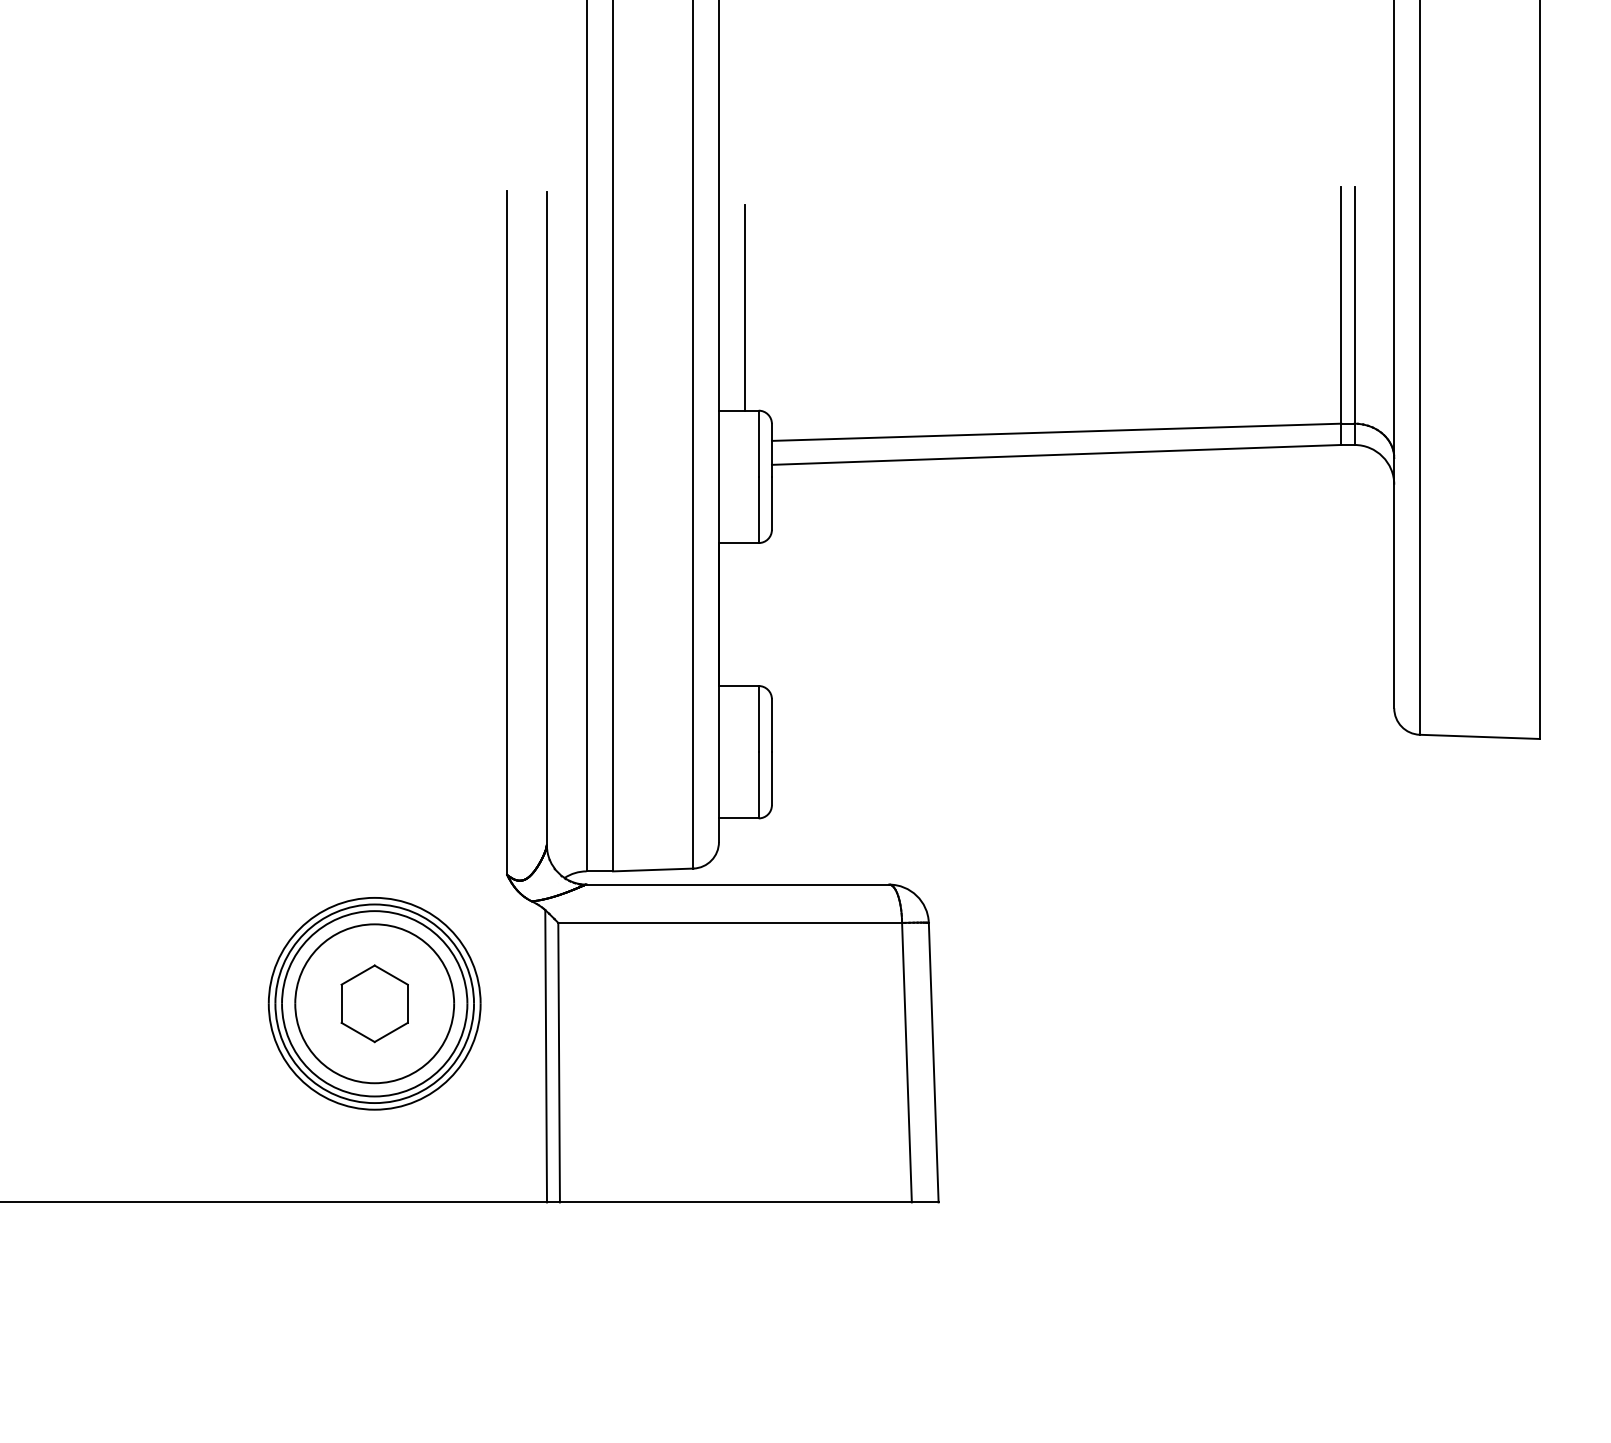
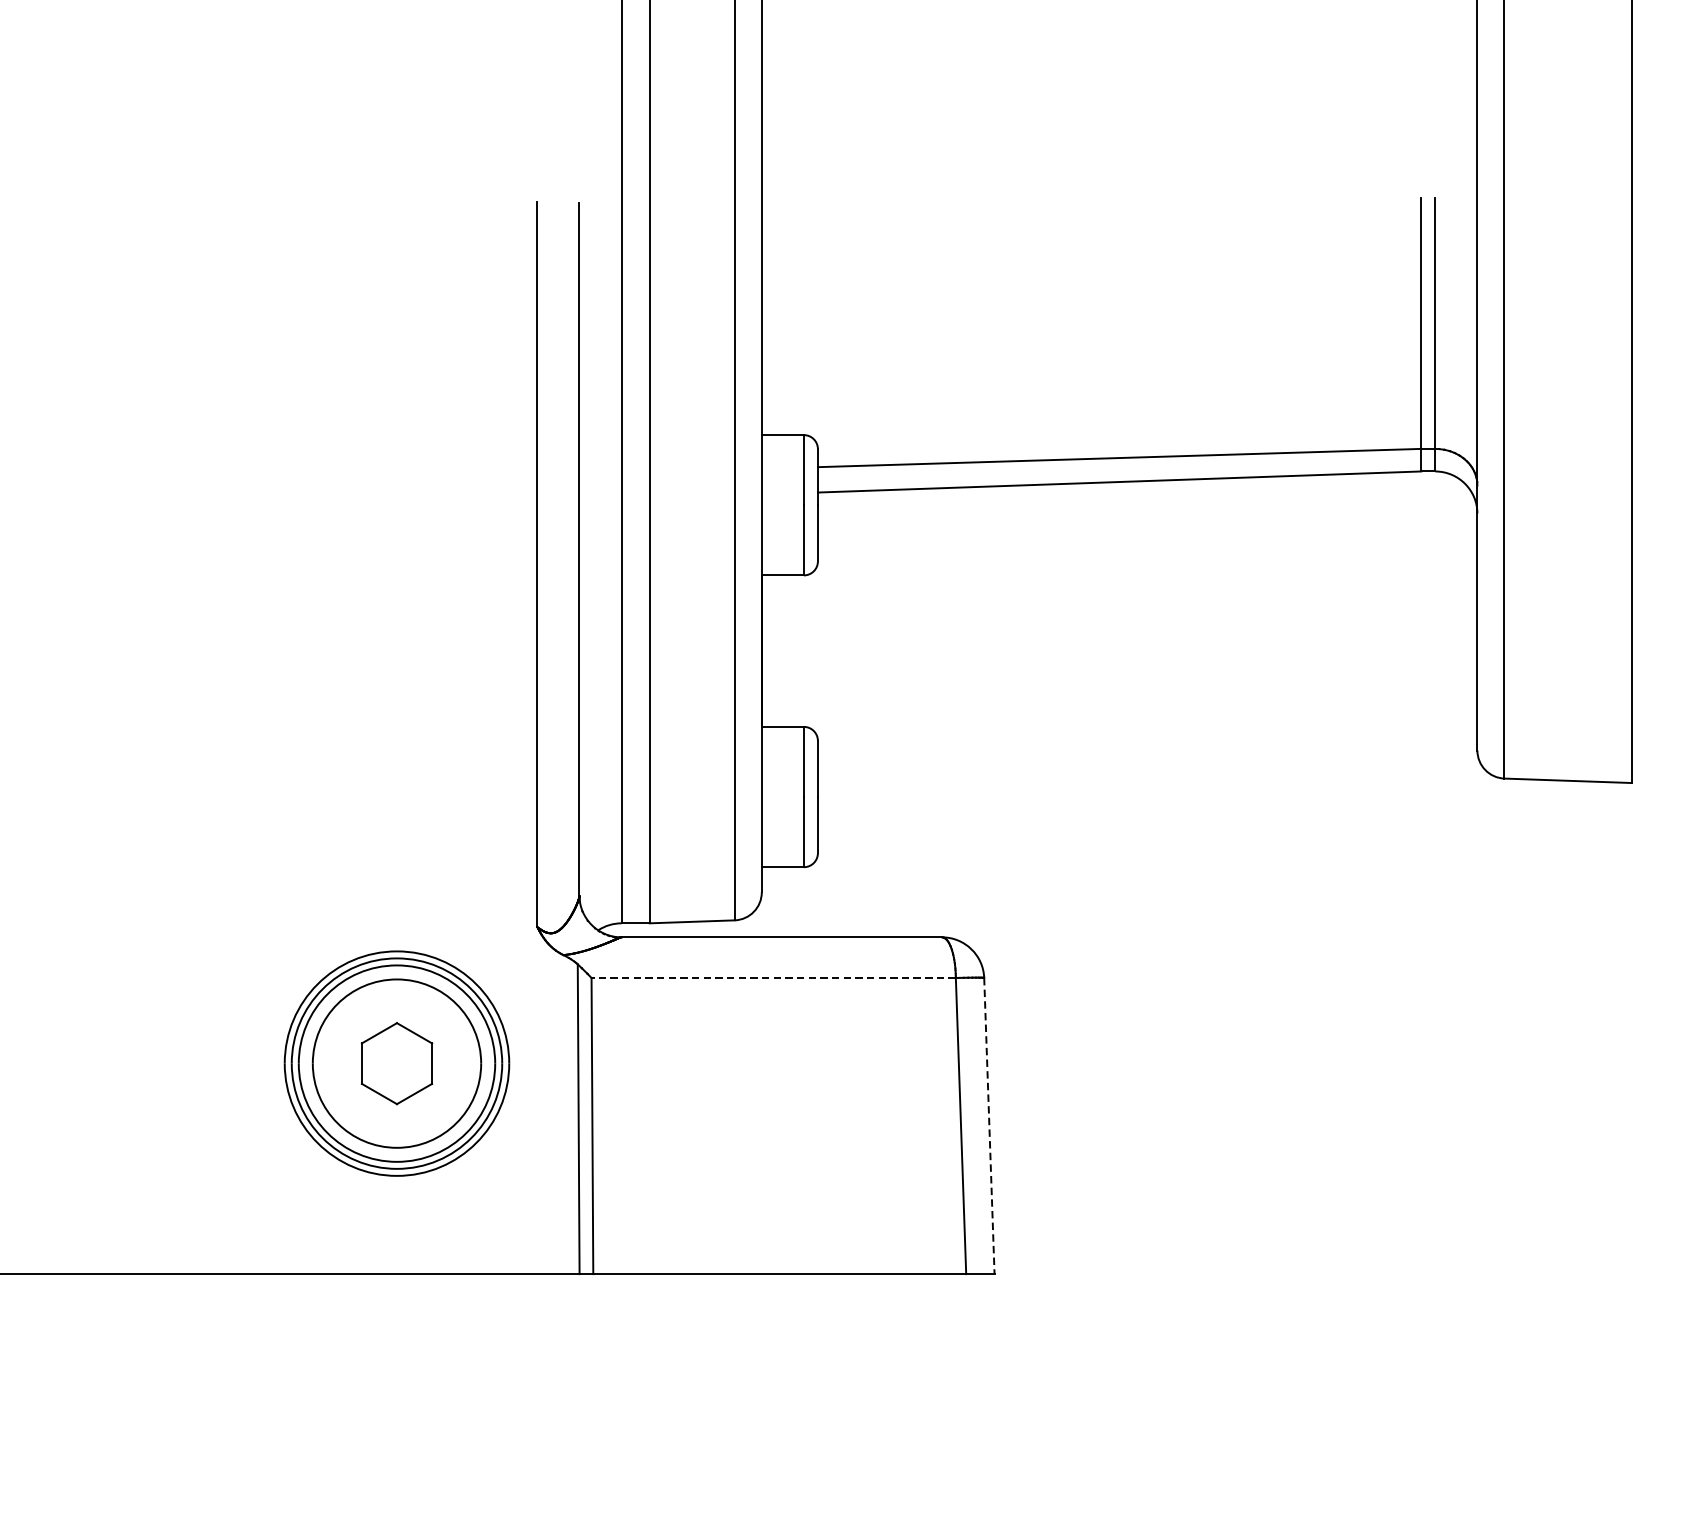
line: (744, 307) -> (788, 325), removed
line: (730, 922) -> (774, 977), solid -> dashed
line: (933, 1062) -> (989, 1125), solid -> dashed

